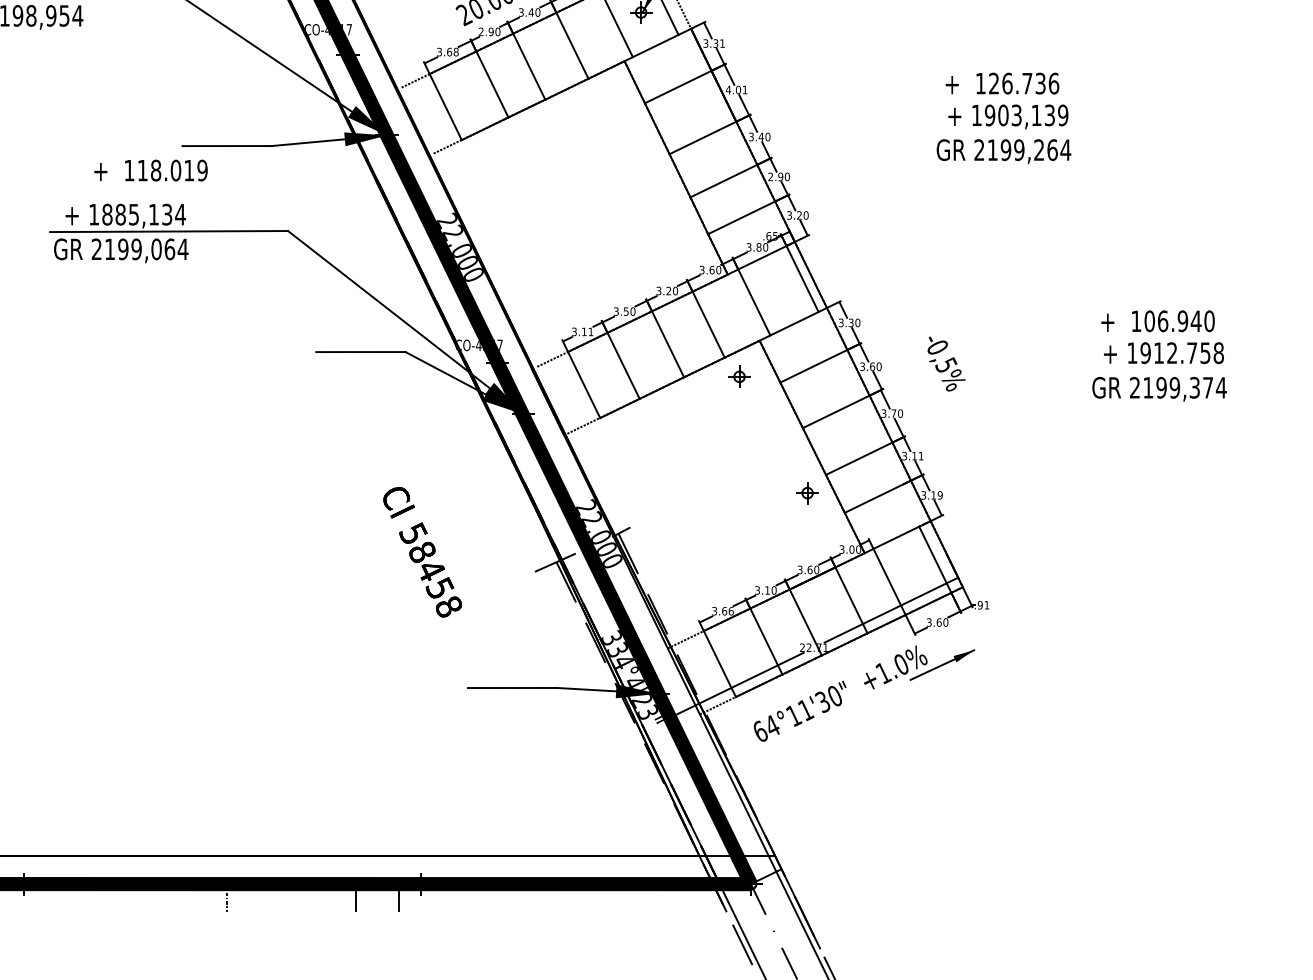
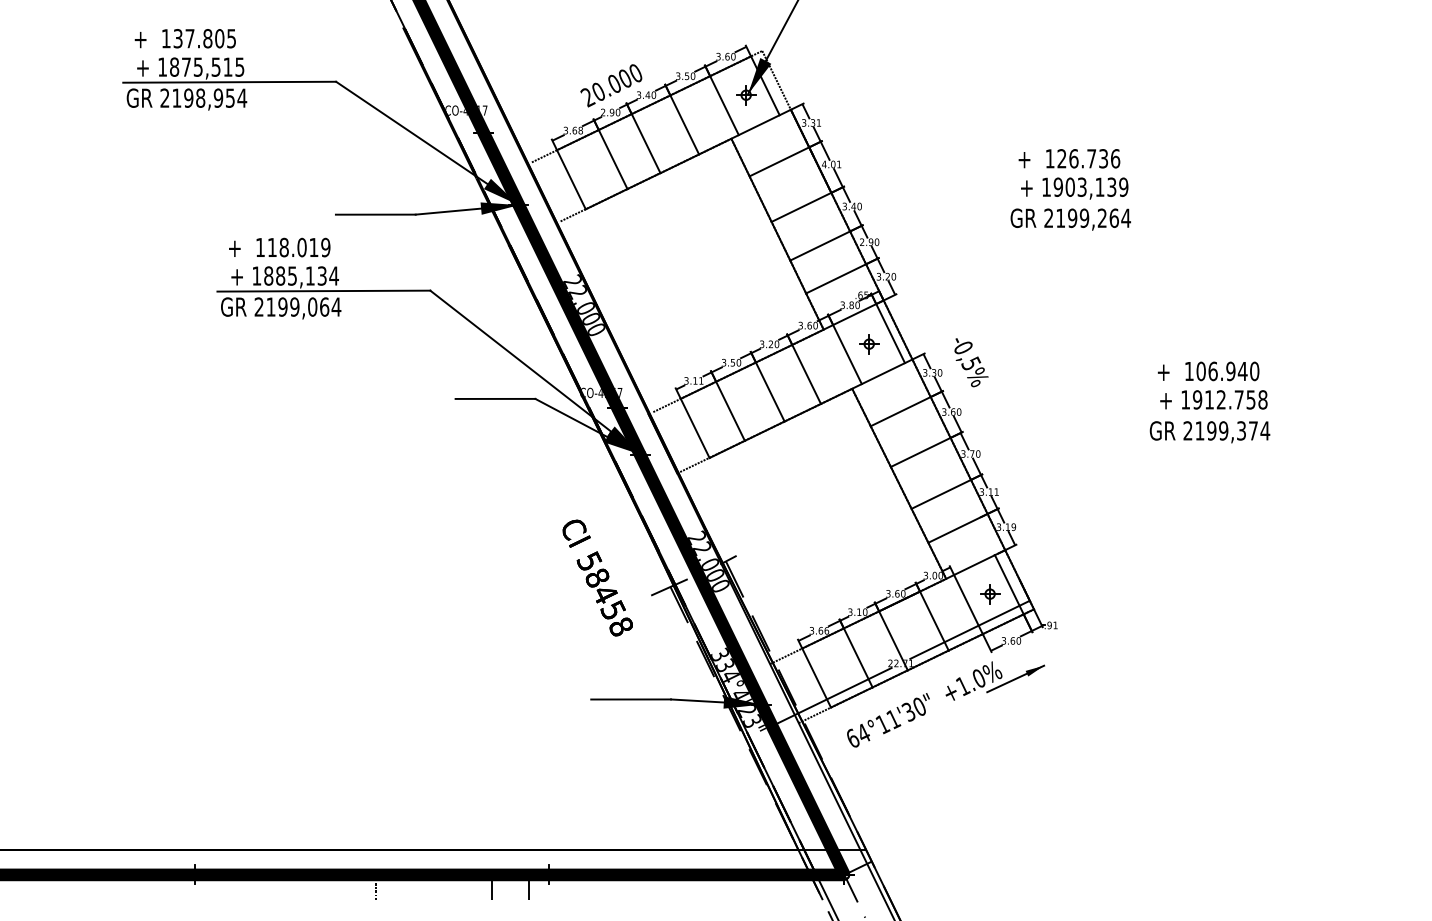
text: (150, 170) -> (279, 247), moved
text: (946, 363) -> (971, 362), moved
part: (739, 377) -> (869, 344), moved
part: (808, 493) -> (990, 594), moved
text: (422, 551) -> (597, 577), moved

